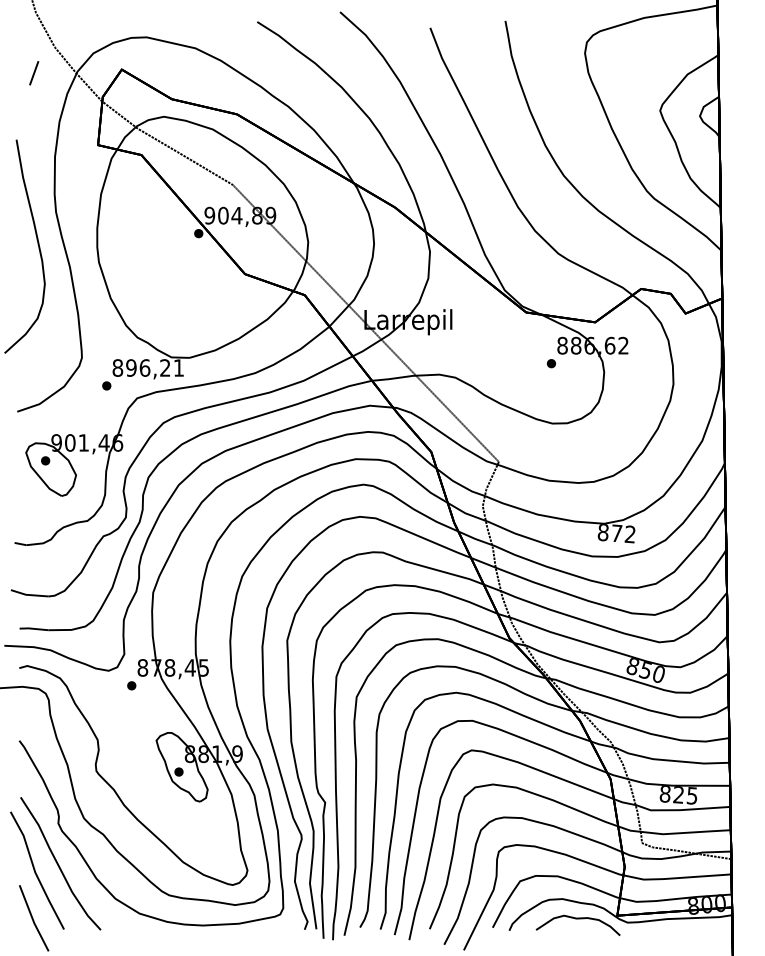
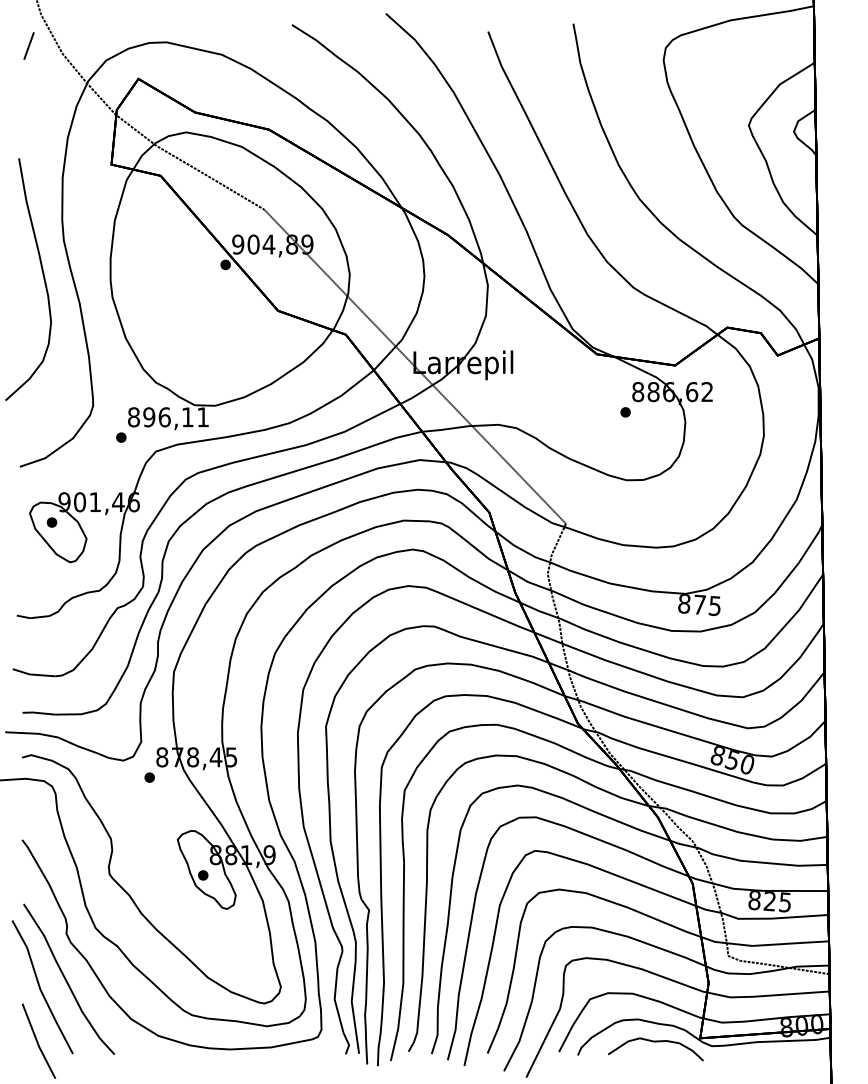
line: (33, 72) -> (28, 45), moved
text: (165, 368) -> (187, 417), 896,21 -> 896,11
text: (629, 534) -> (714, 605), 872 -> 875

